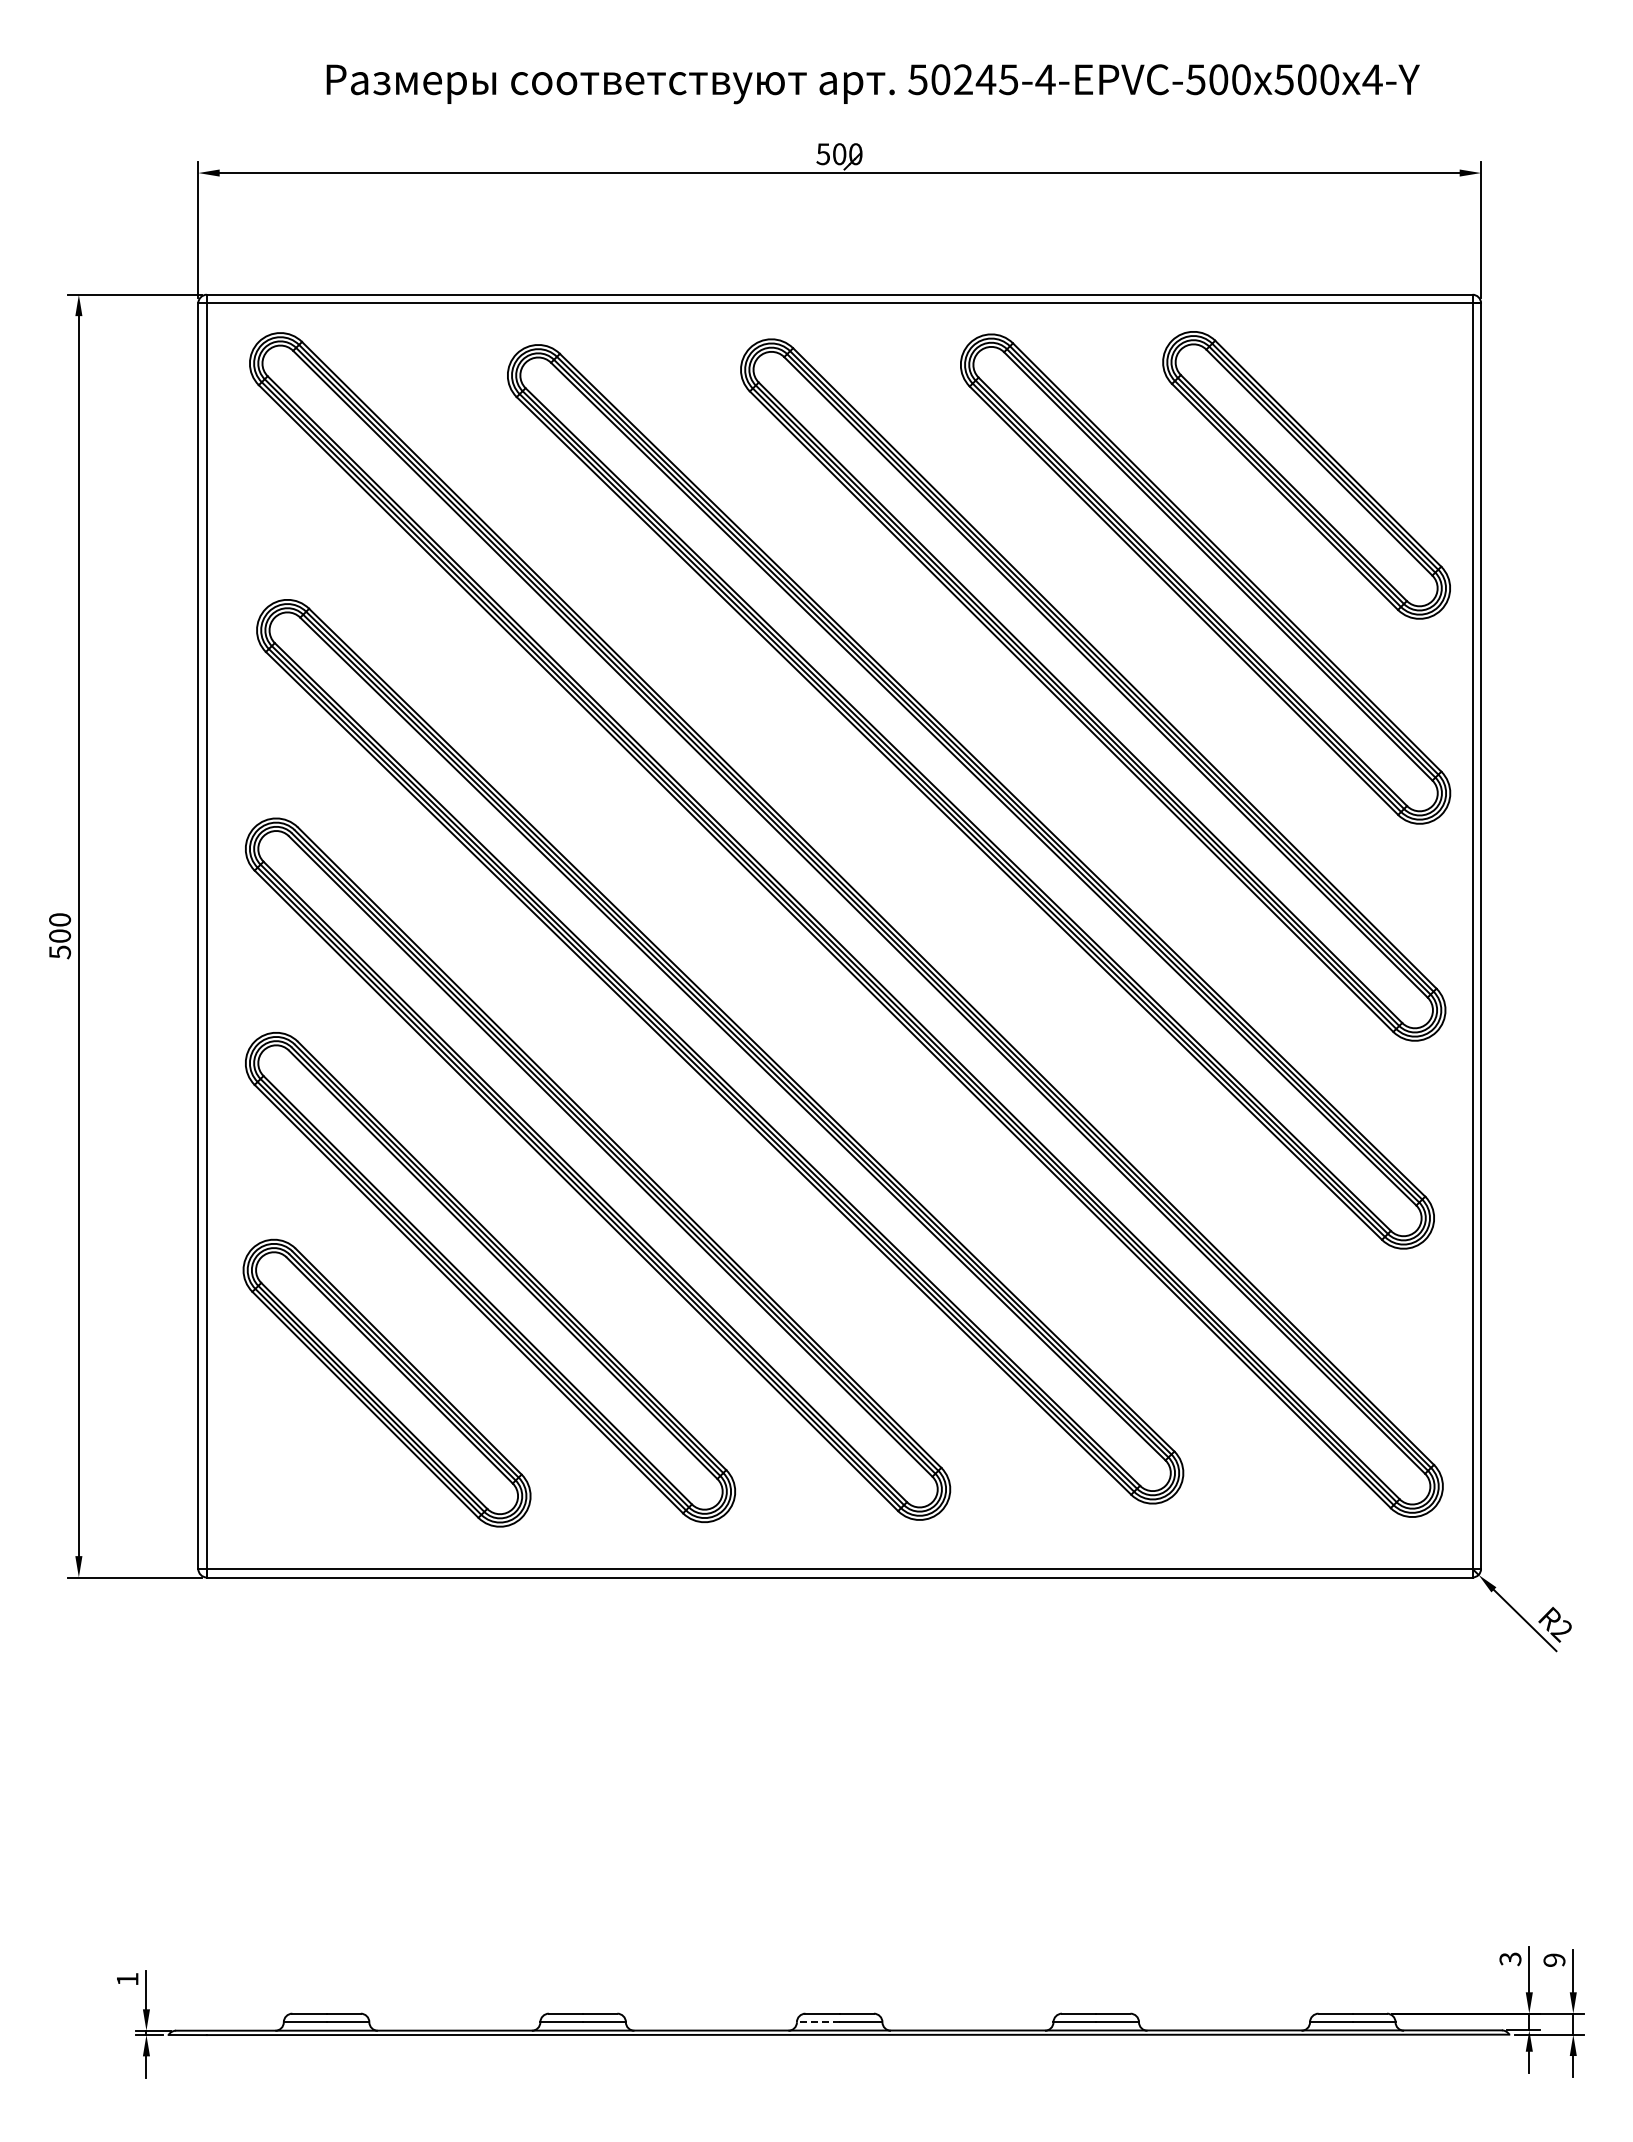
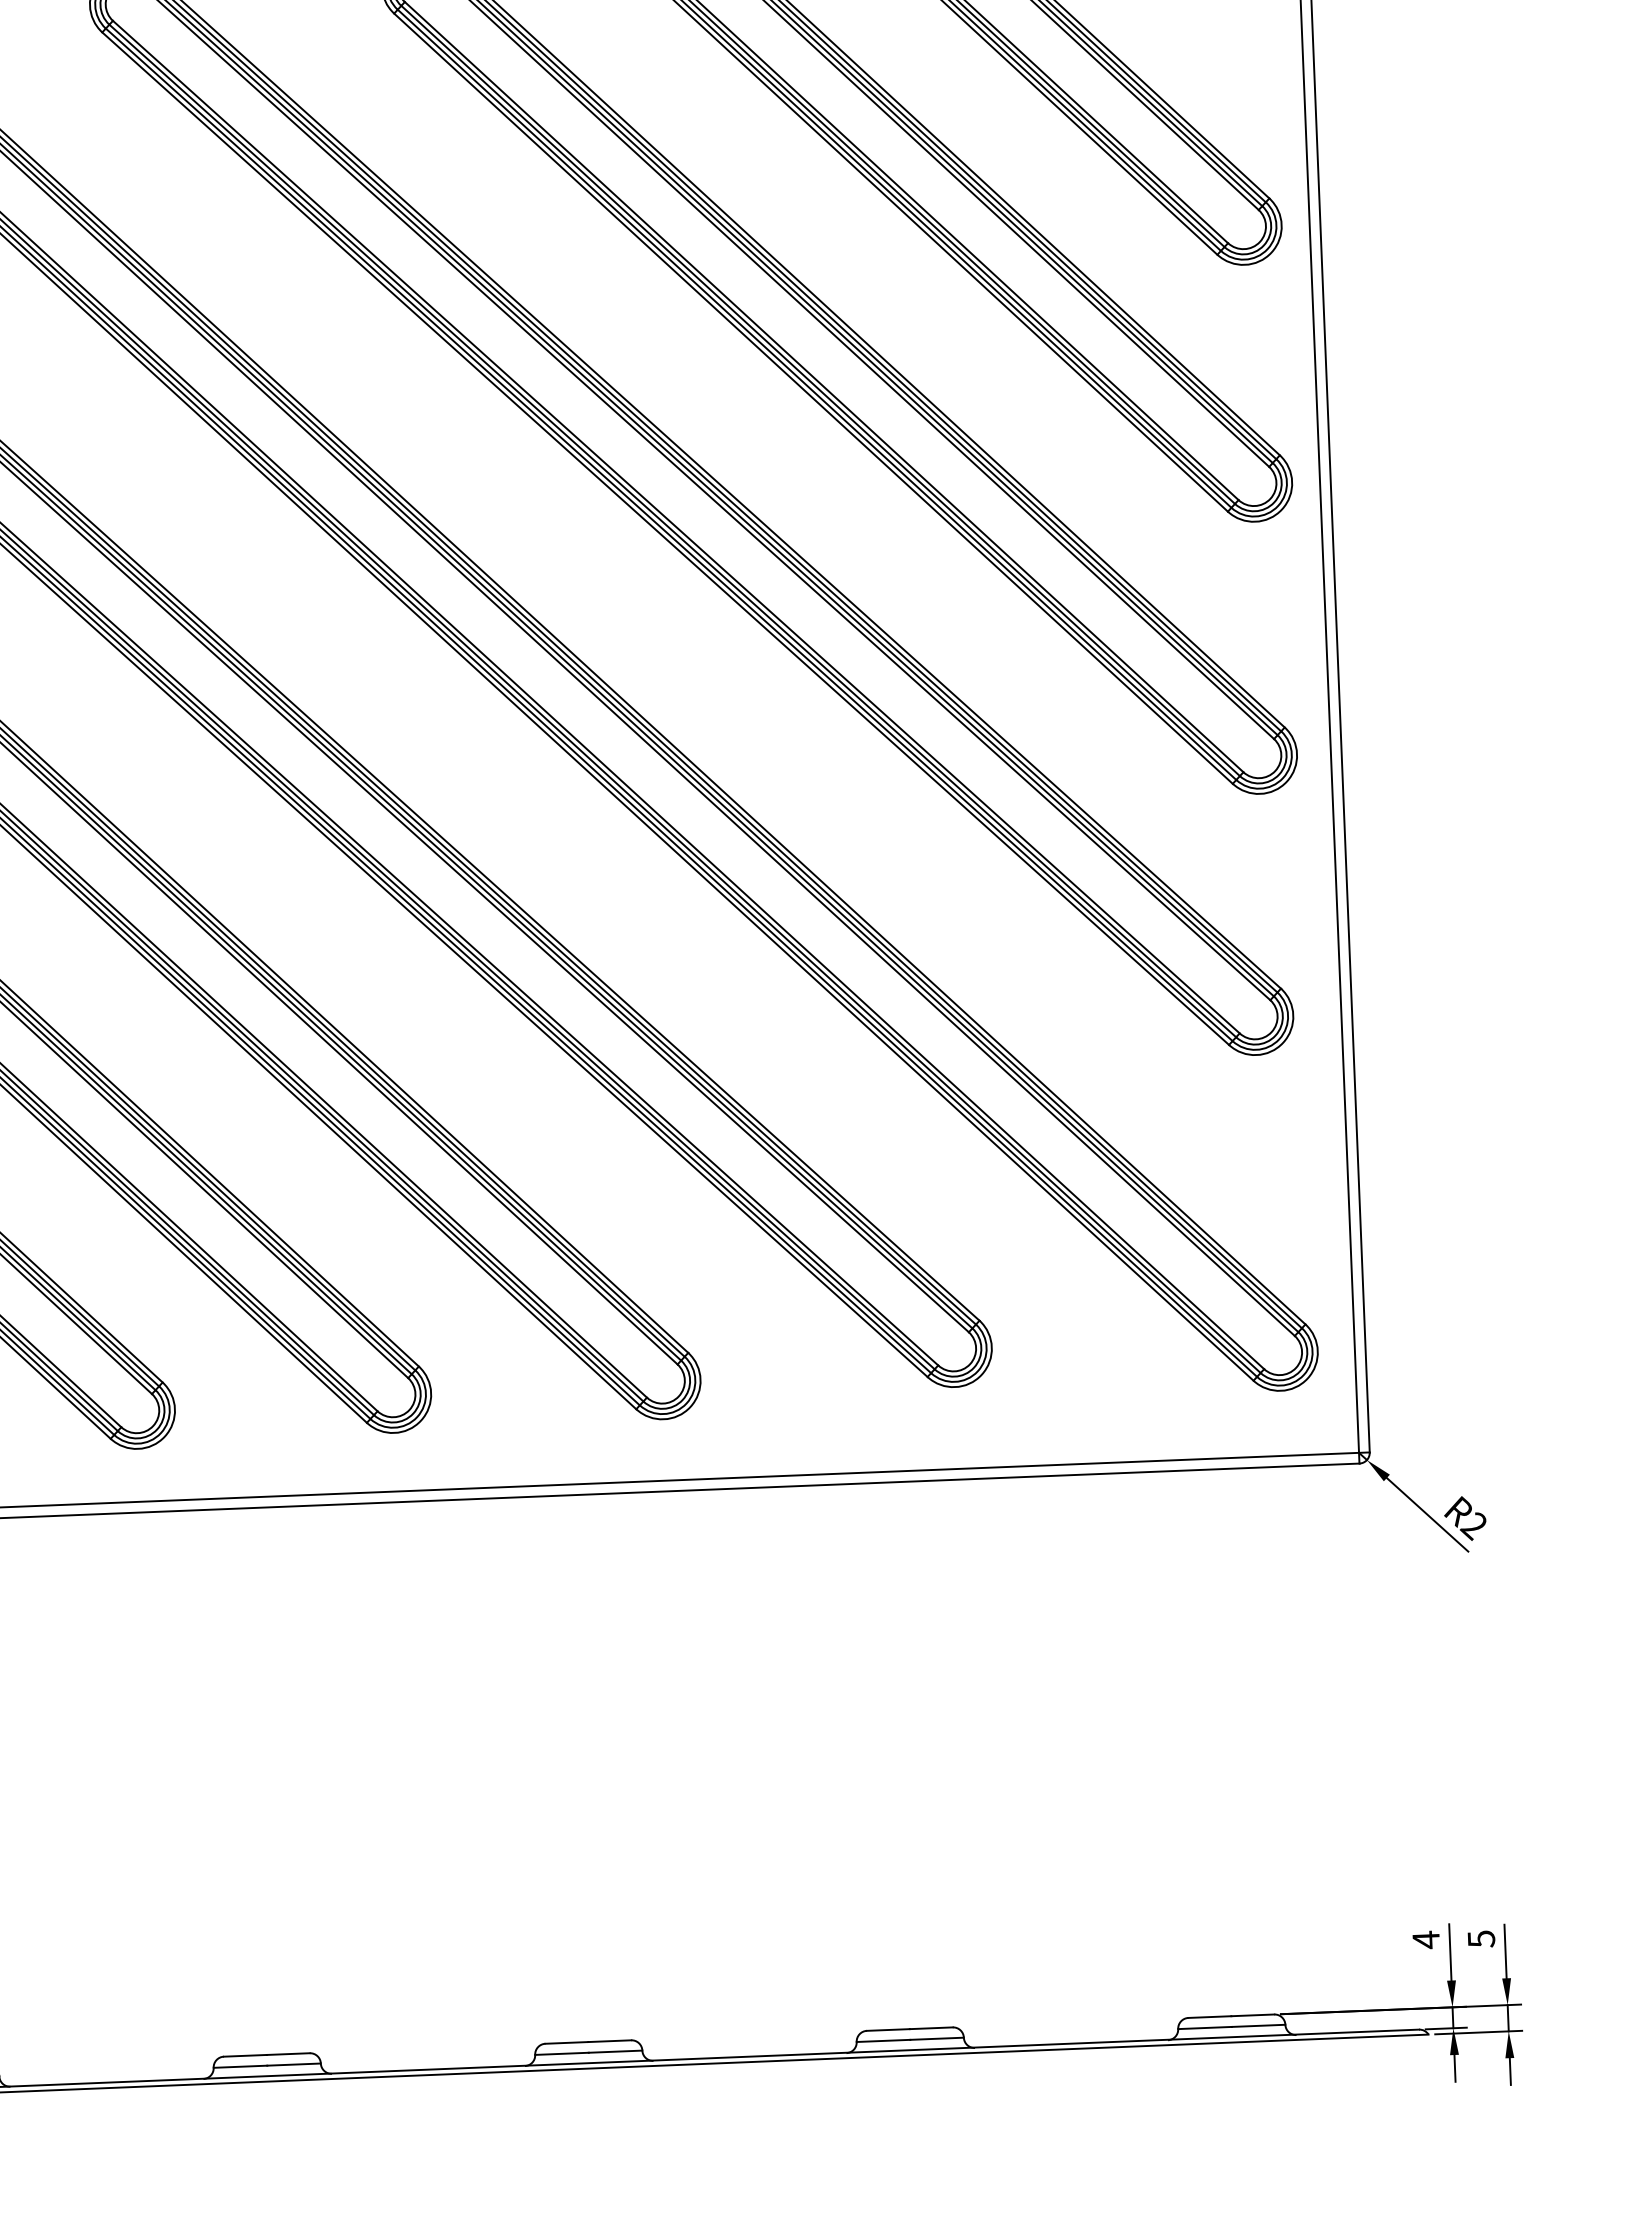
text: (1510, 1959) -> (1426, 1940), 3 -> 4
text: (1554, 1960) -> (1481, 1939), 9 -> 5
line: (817, 2022) -> (560, 2054), dashed -> solid

